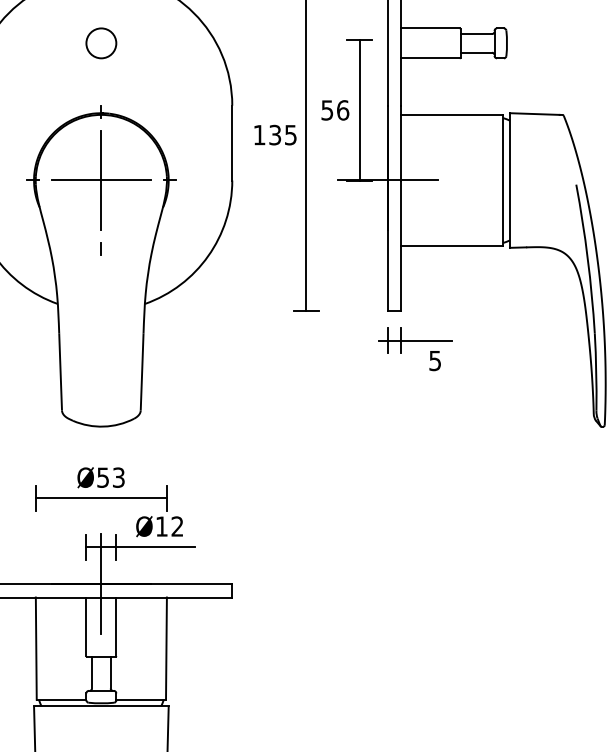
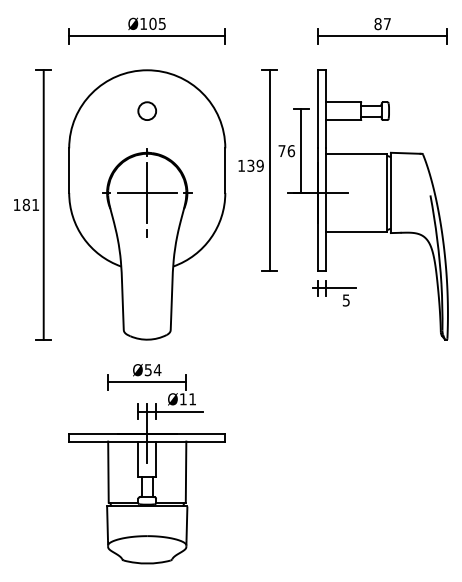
text: (326, 111) -> (281, 151), 56 -> 76
text: (289, 134) -> (259, 165), 135 -> 139
text: (118, 478) -> (157, 370), Ø53 -> Ø54
text: (177, 526) -> (192, 399), Ø12 -> Ø11

